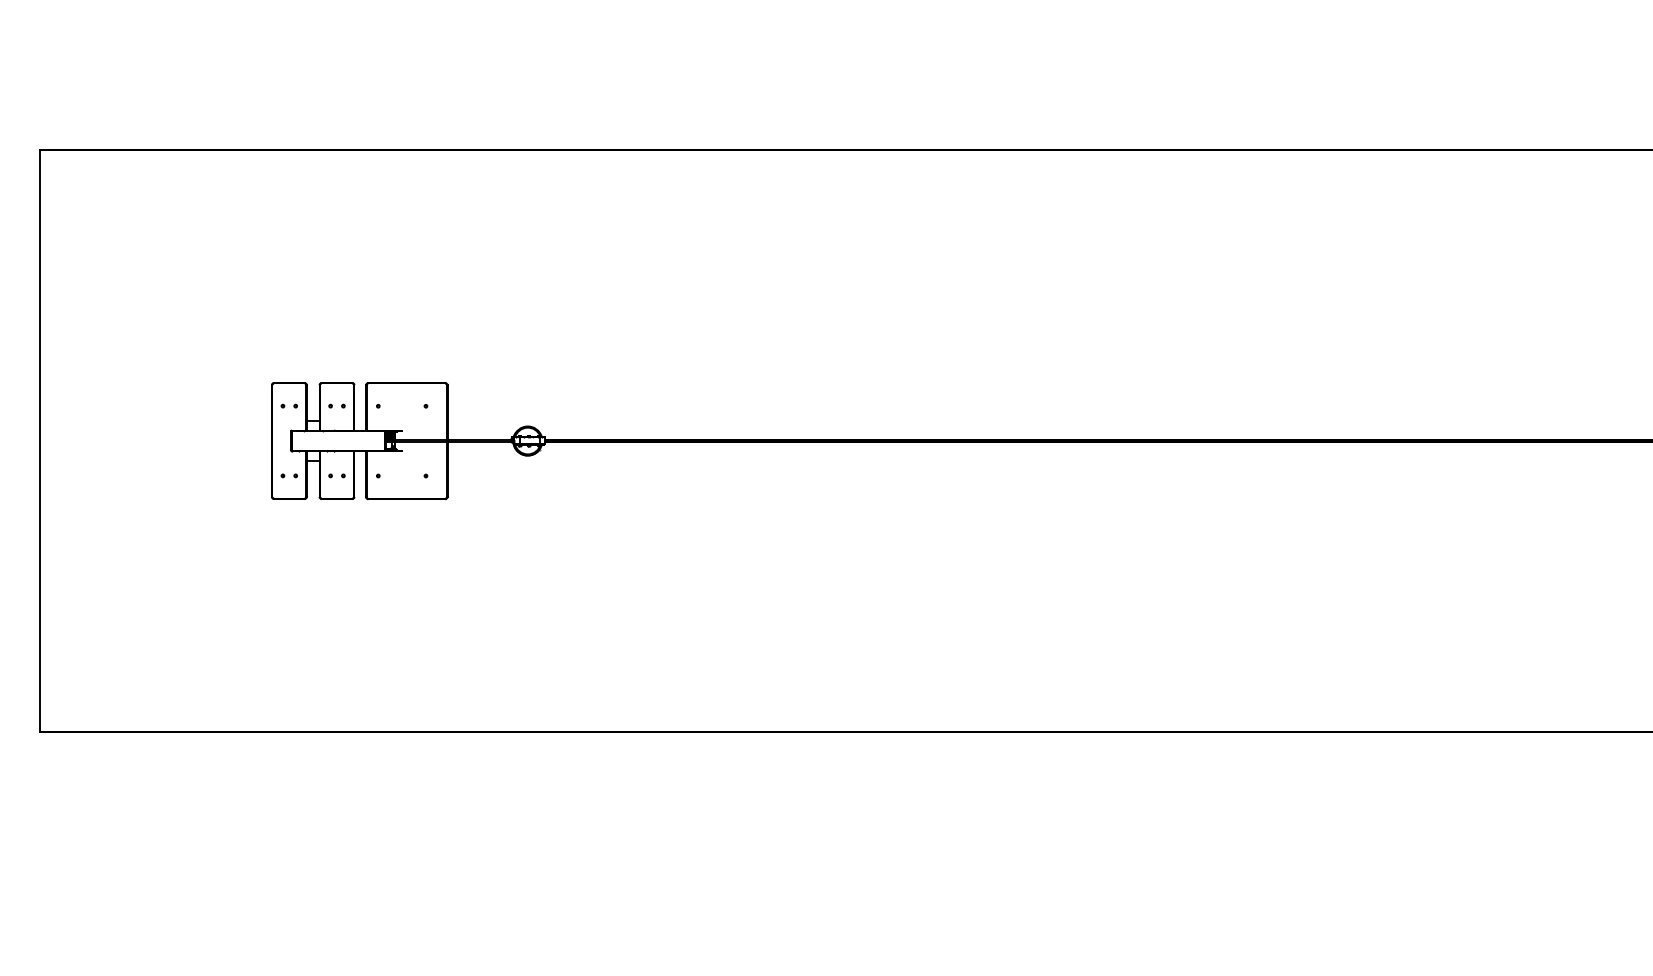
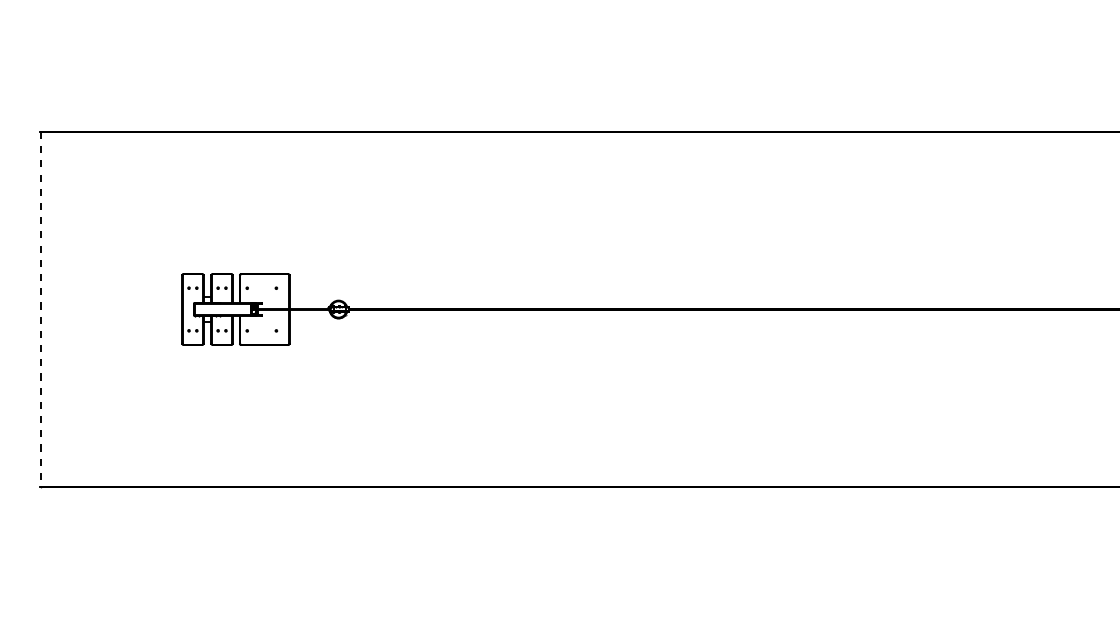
line: (39, 441) -> (40, 309), solid -> dashed

